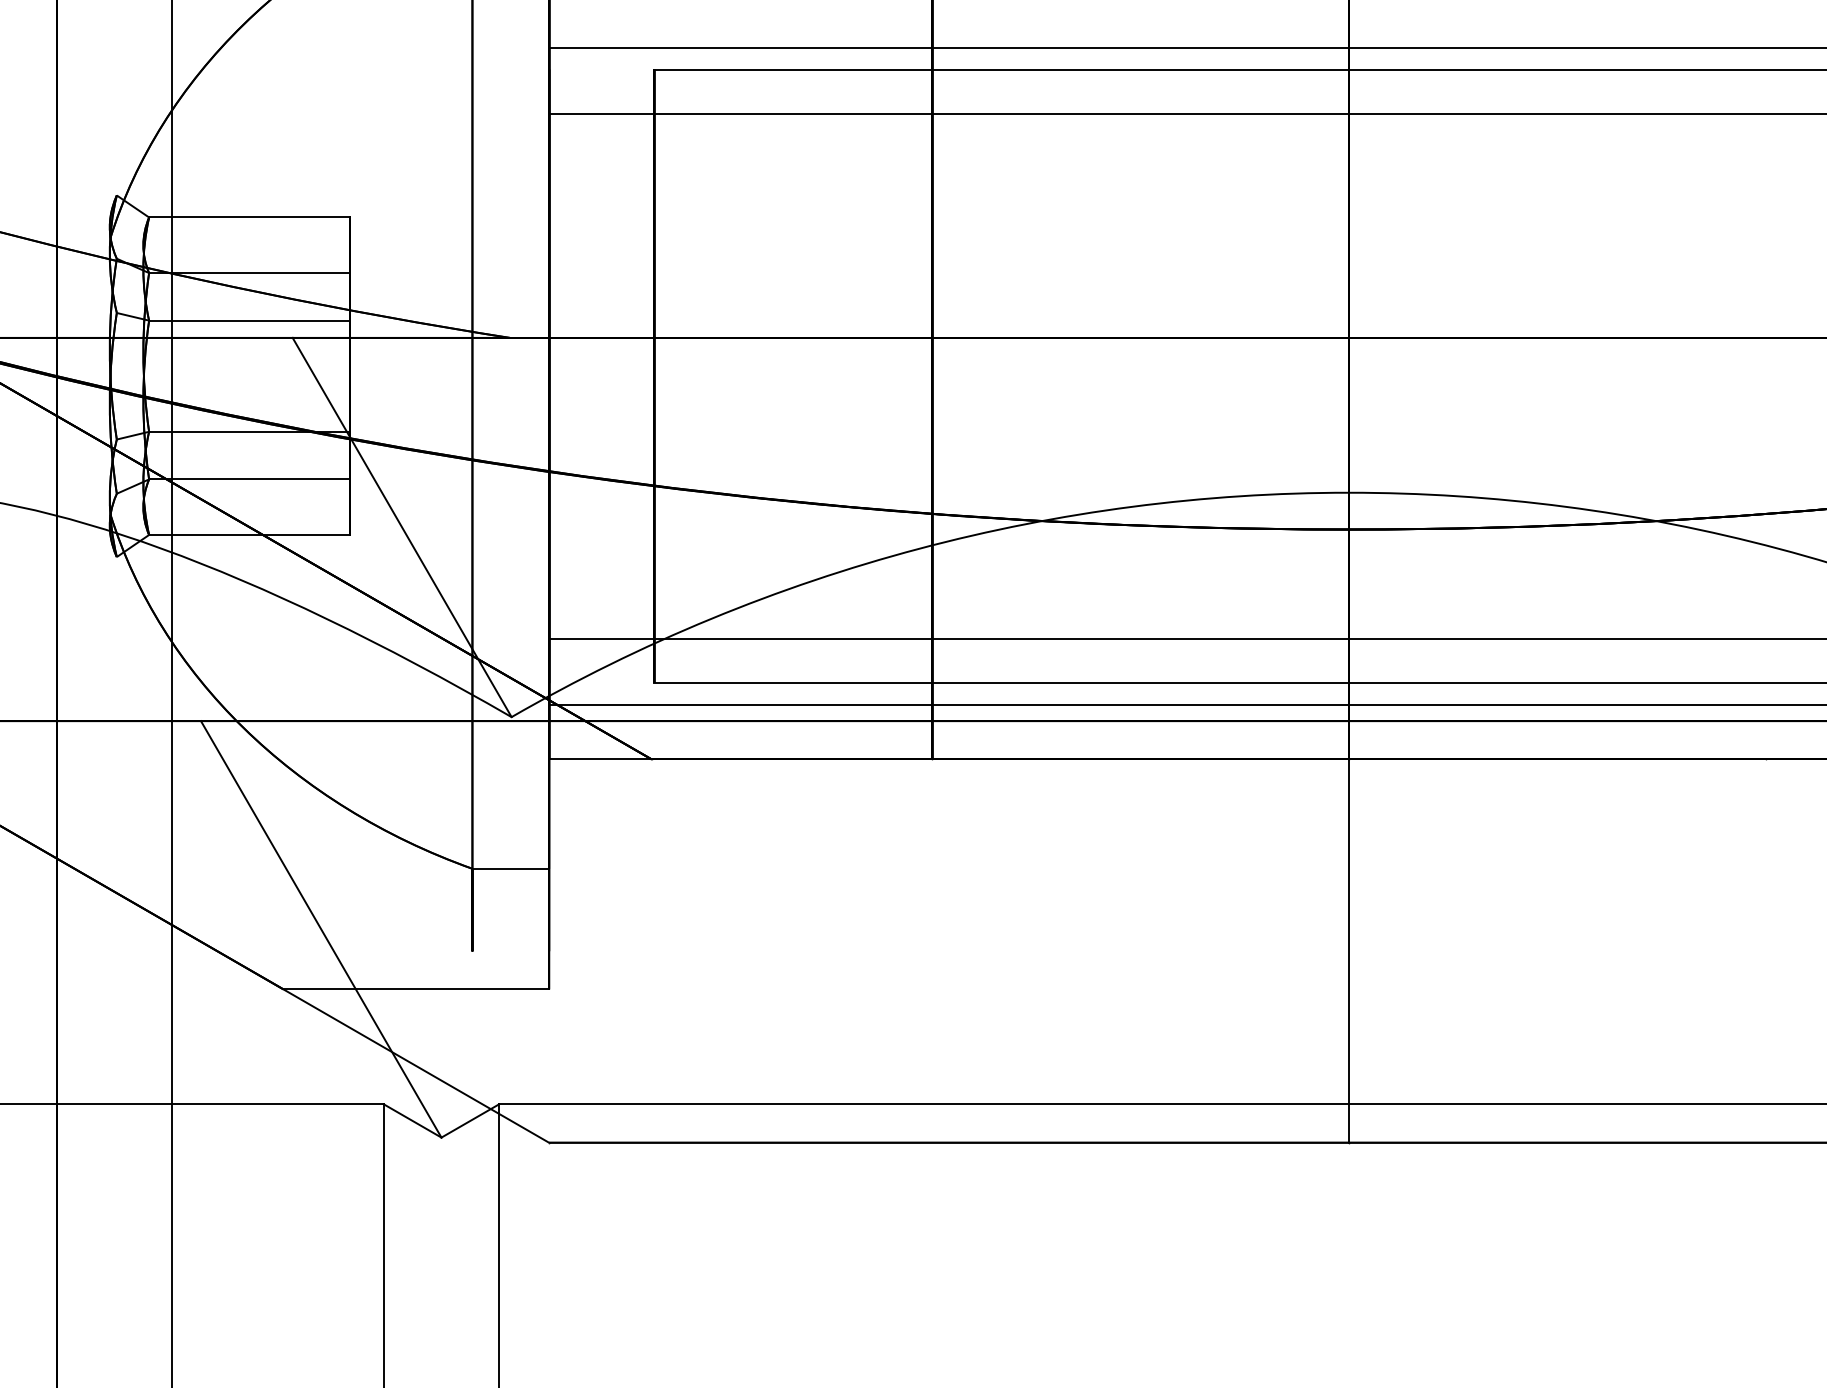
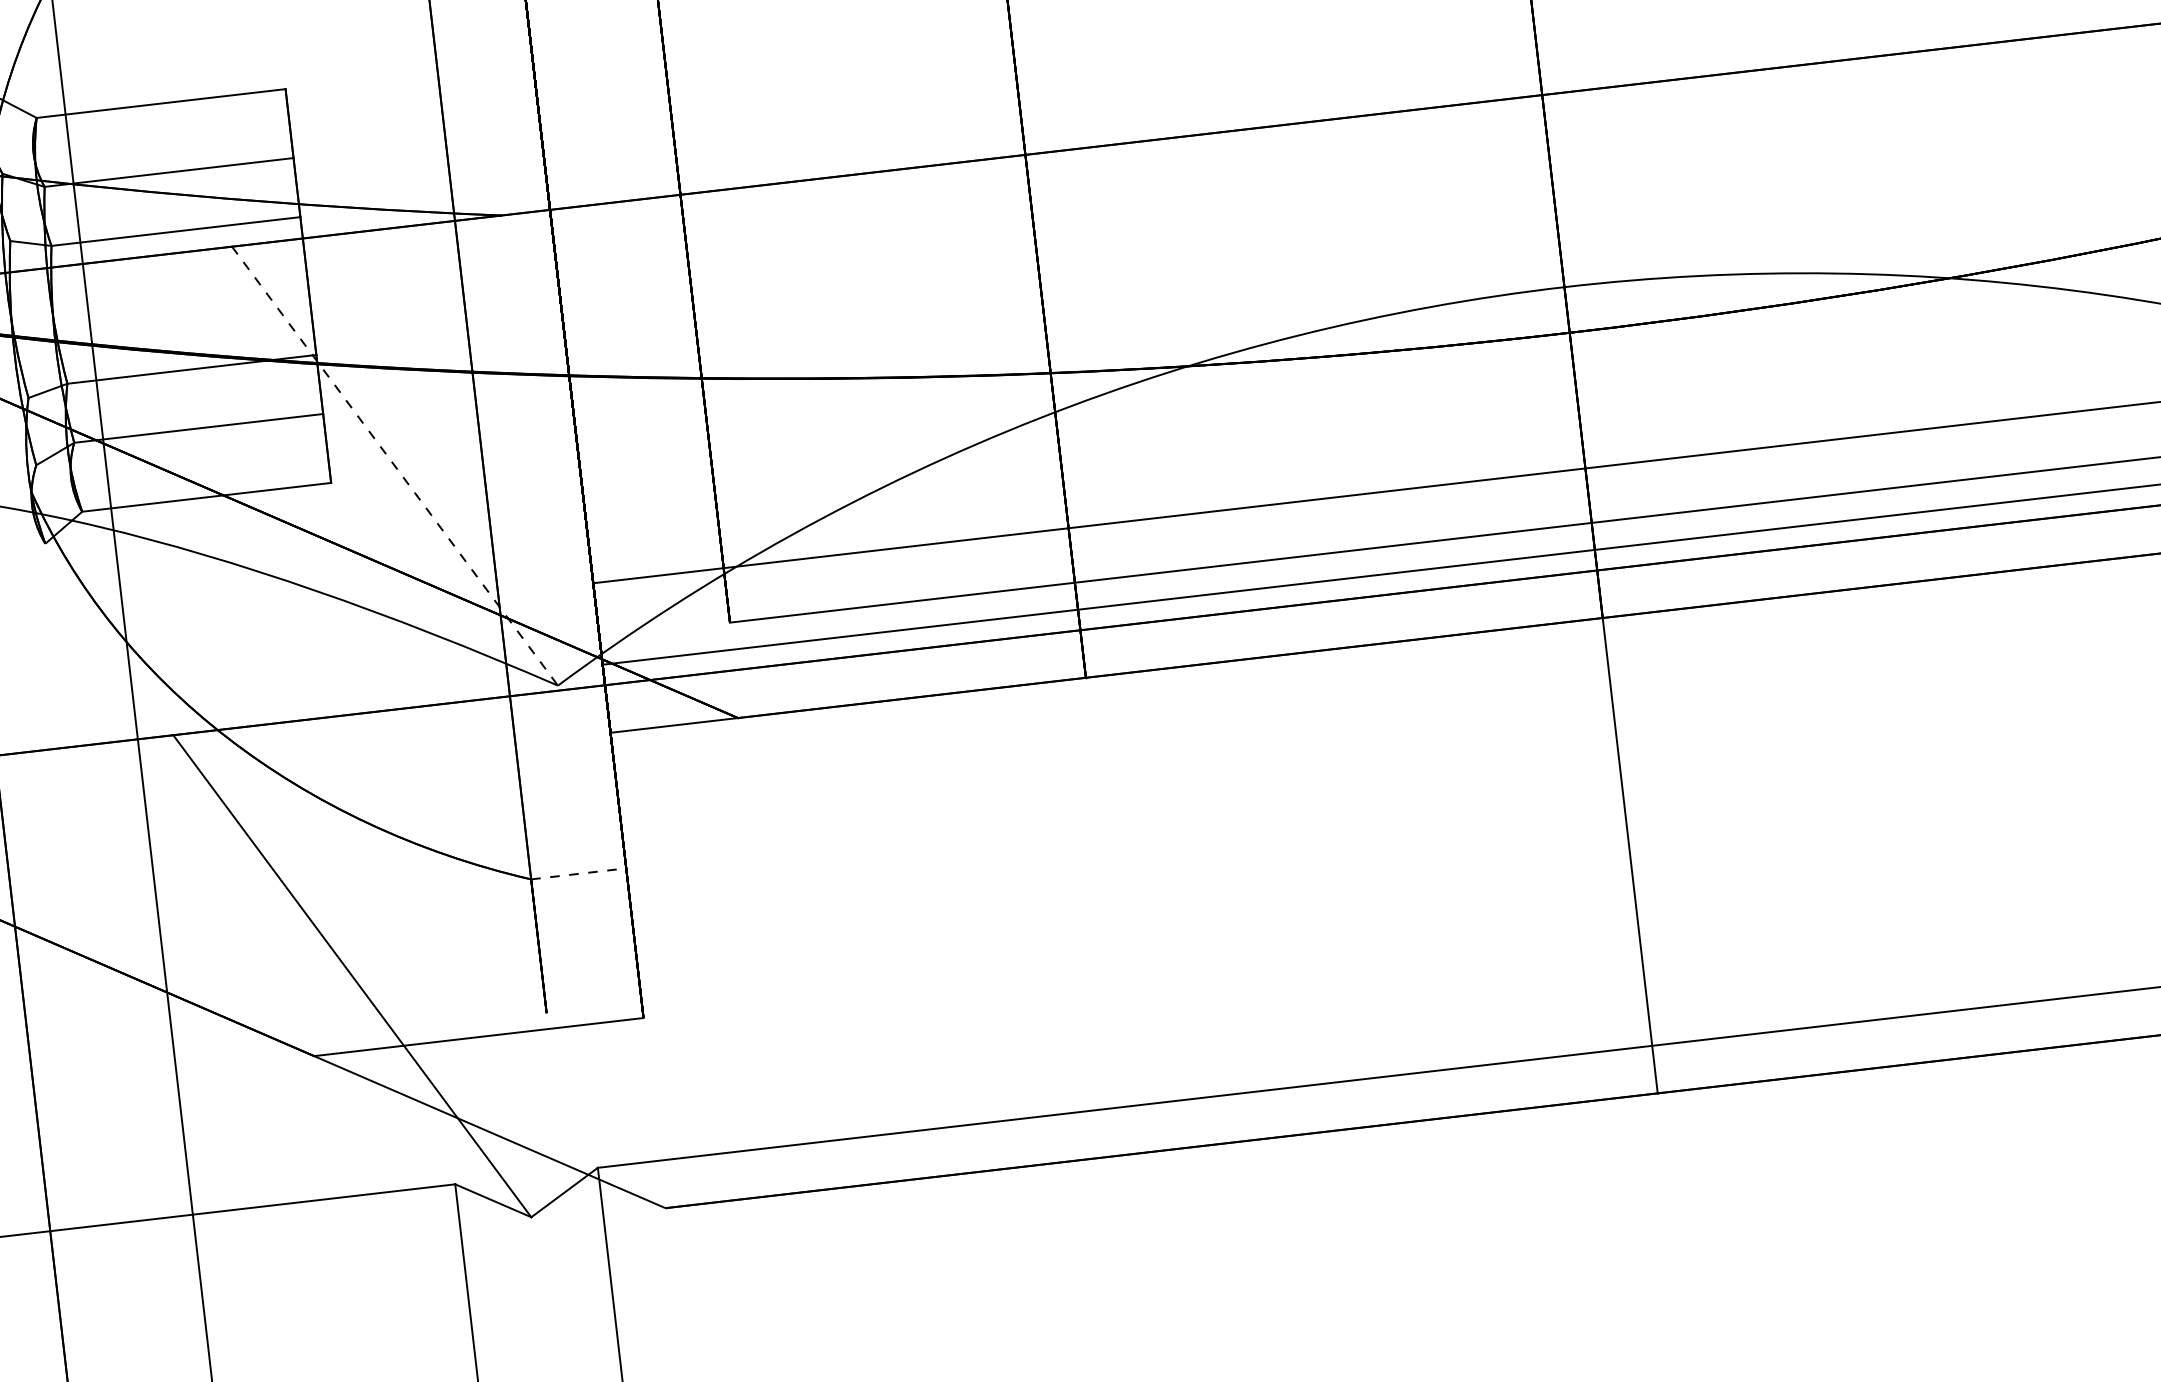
line: (402, 527) -> (395, 466), solid -> dashed
line: (511, 868) -> (579, 873), solid -> dashed

